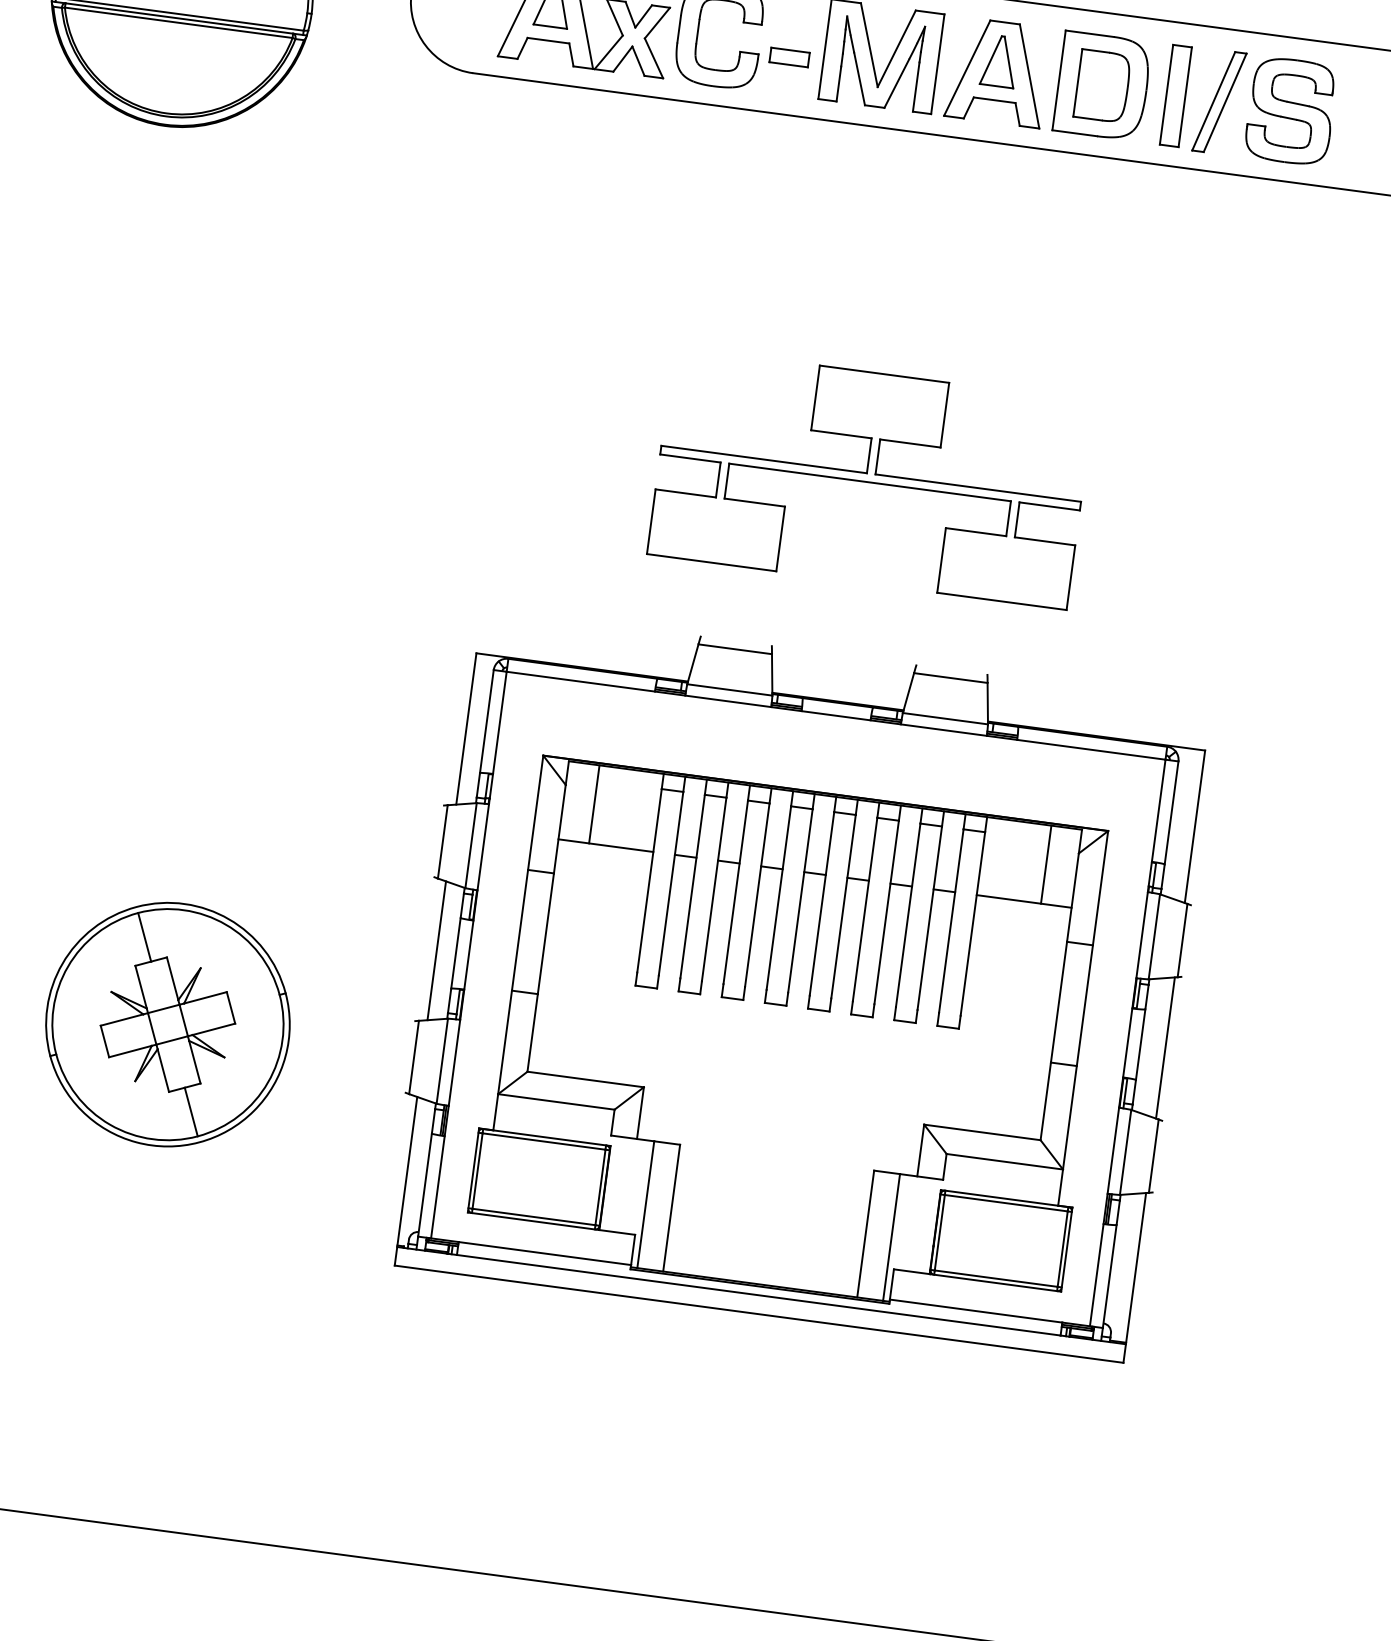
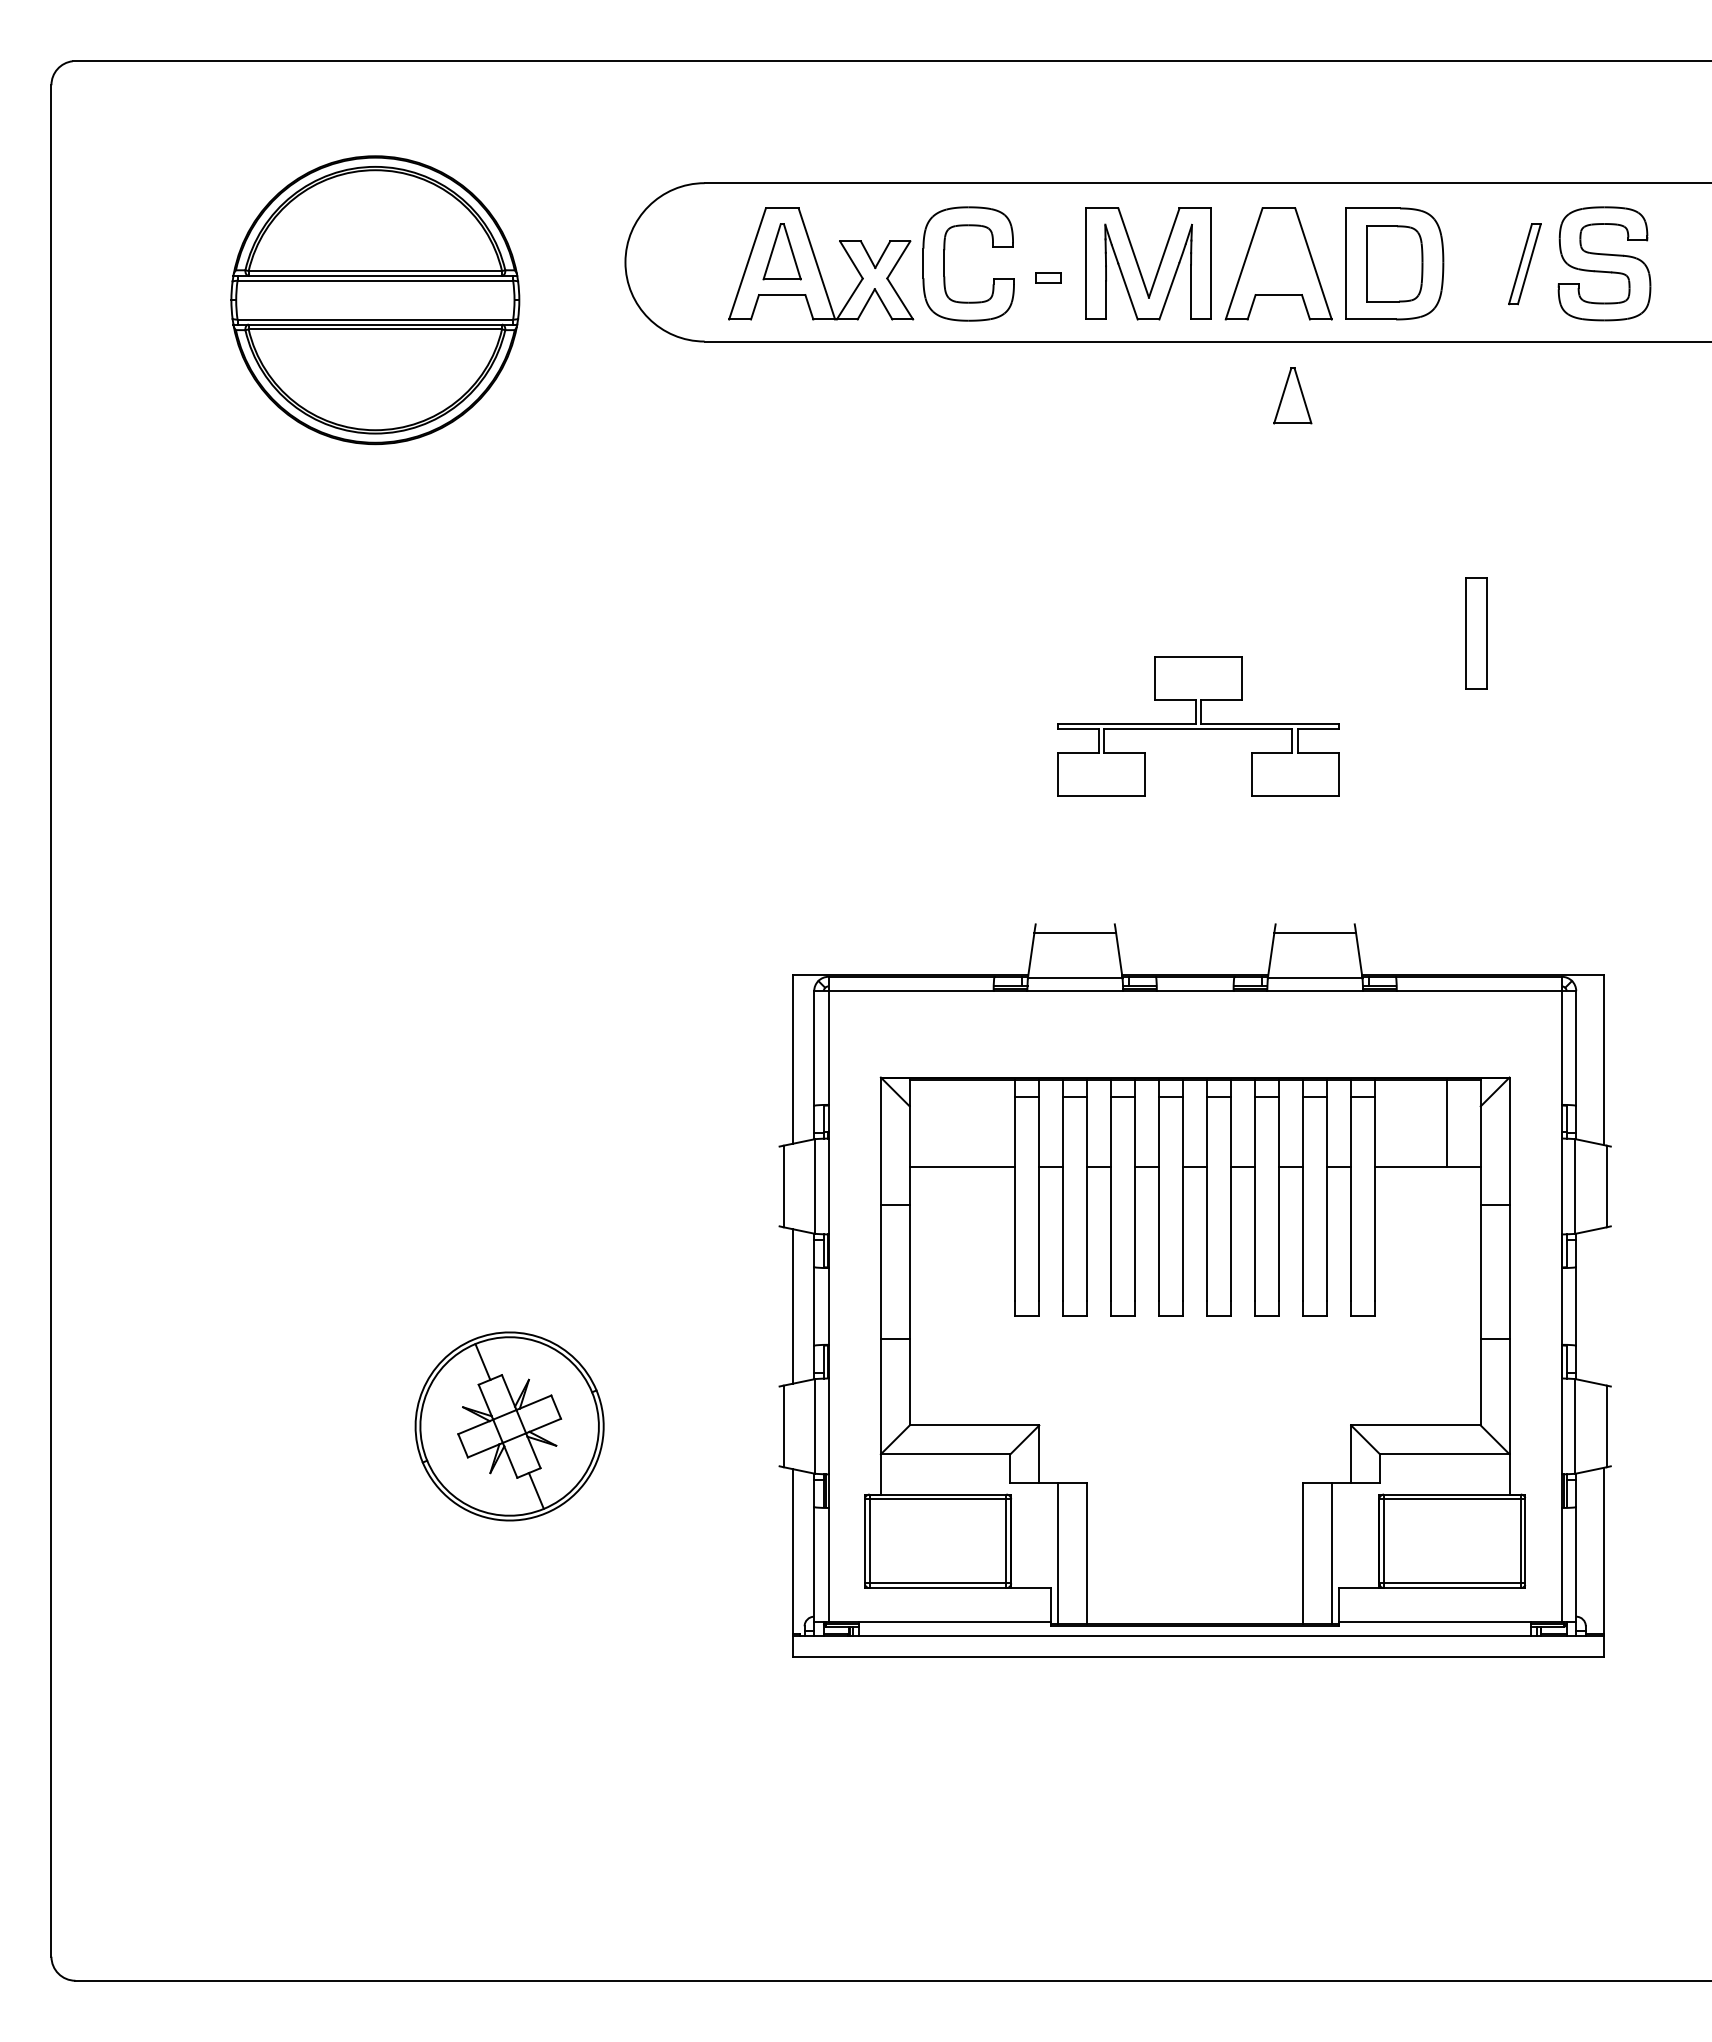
part: (789, 56) -> (1048, 277), size x0.6
part: (999, 61) -> (1292, 395), moved
part: (1176, 95) -> (1476, 633), moved
part: (1219, 102) -> (1524, 264), size x0.7
part: (870, 478) -> (1198, 726), size x0.6
line: (594, 803) -> (943, 1122), removed
part: (167, 1024) -> (509, 1426), size x0.7
line: (1165, 1048) -> (1603, 1306), removed

